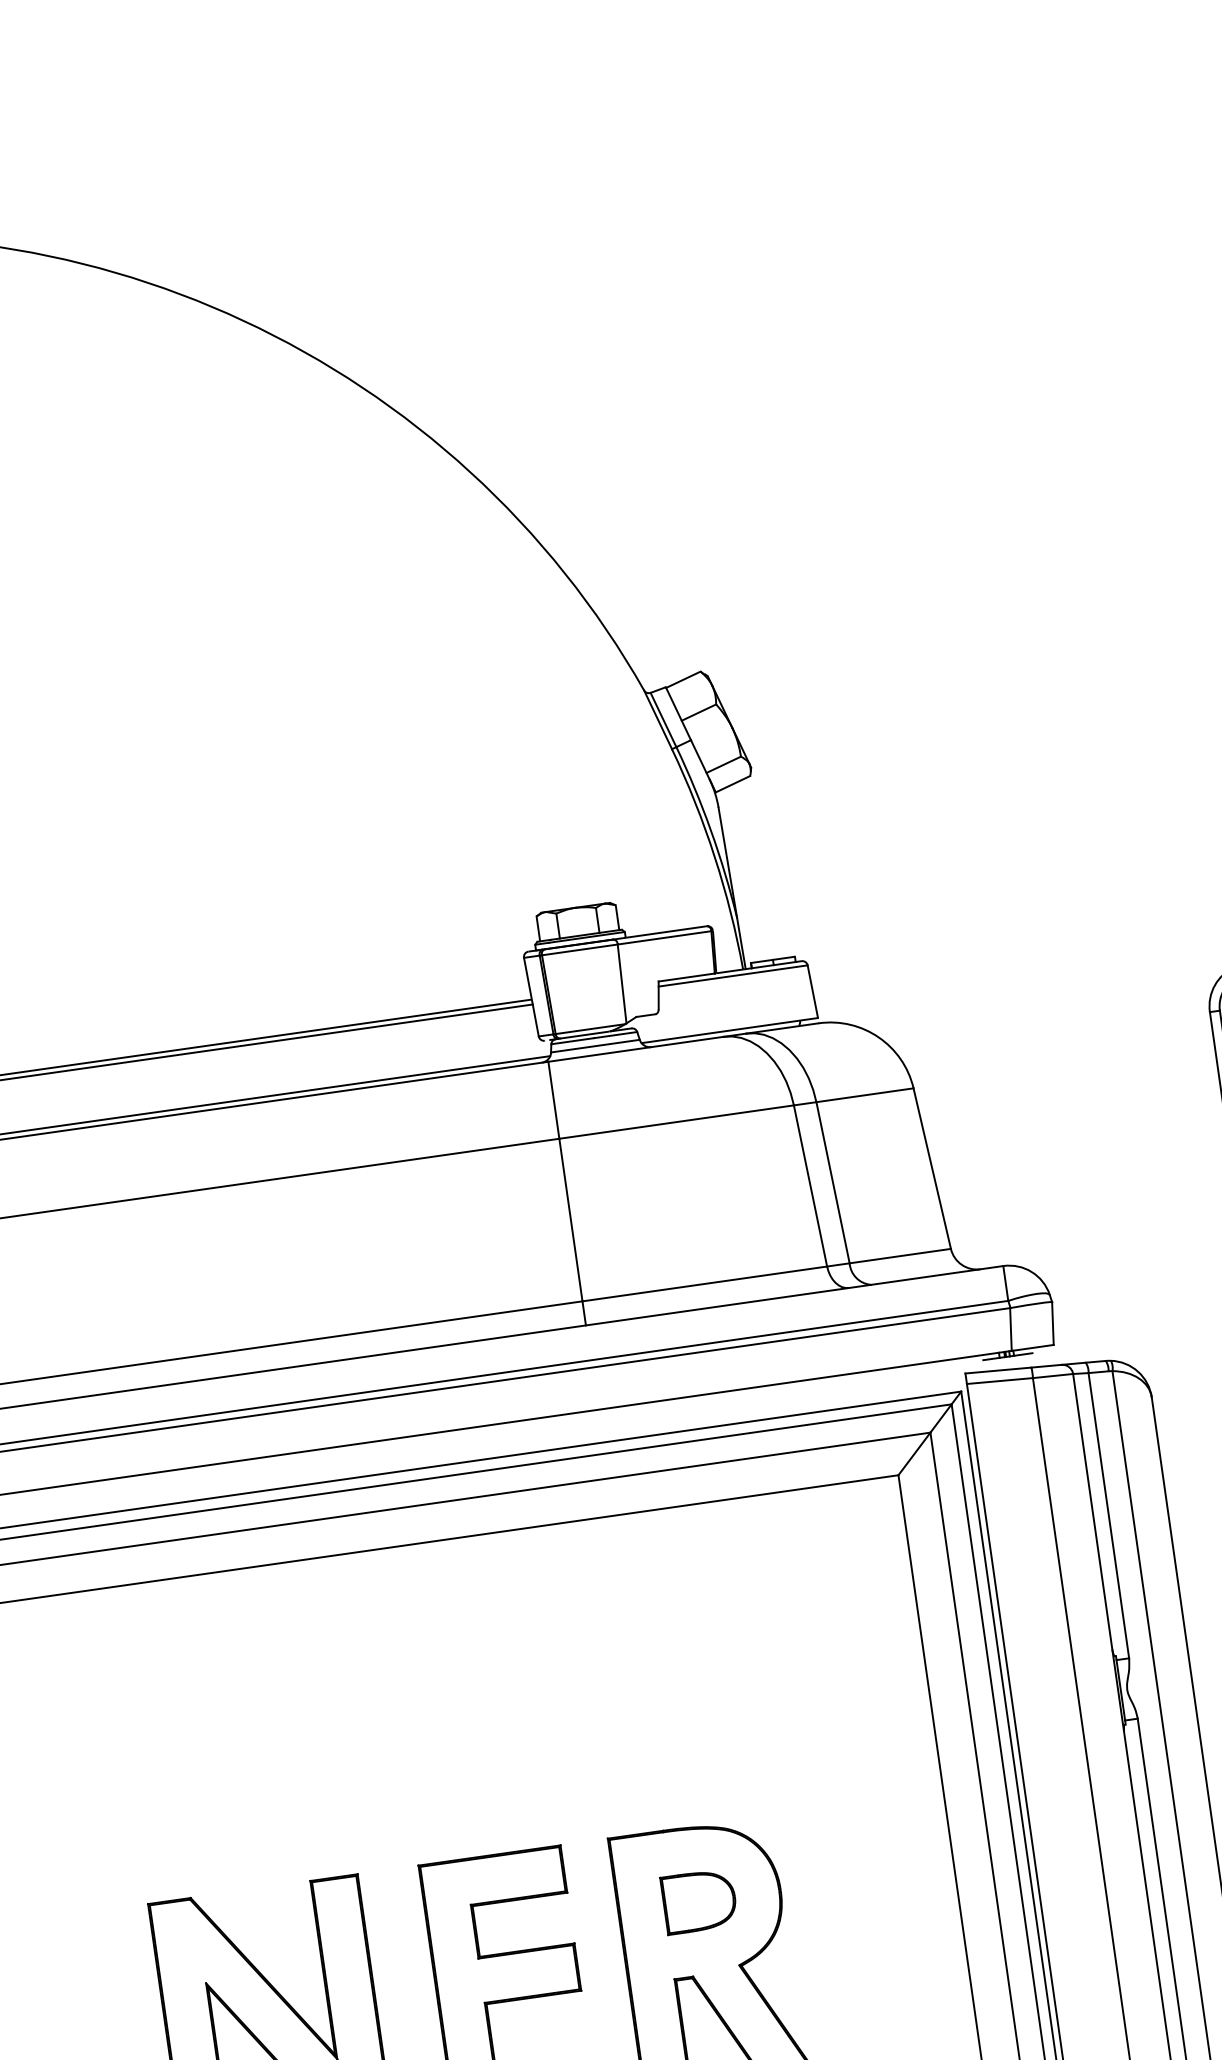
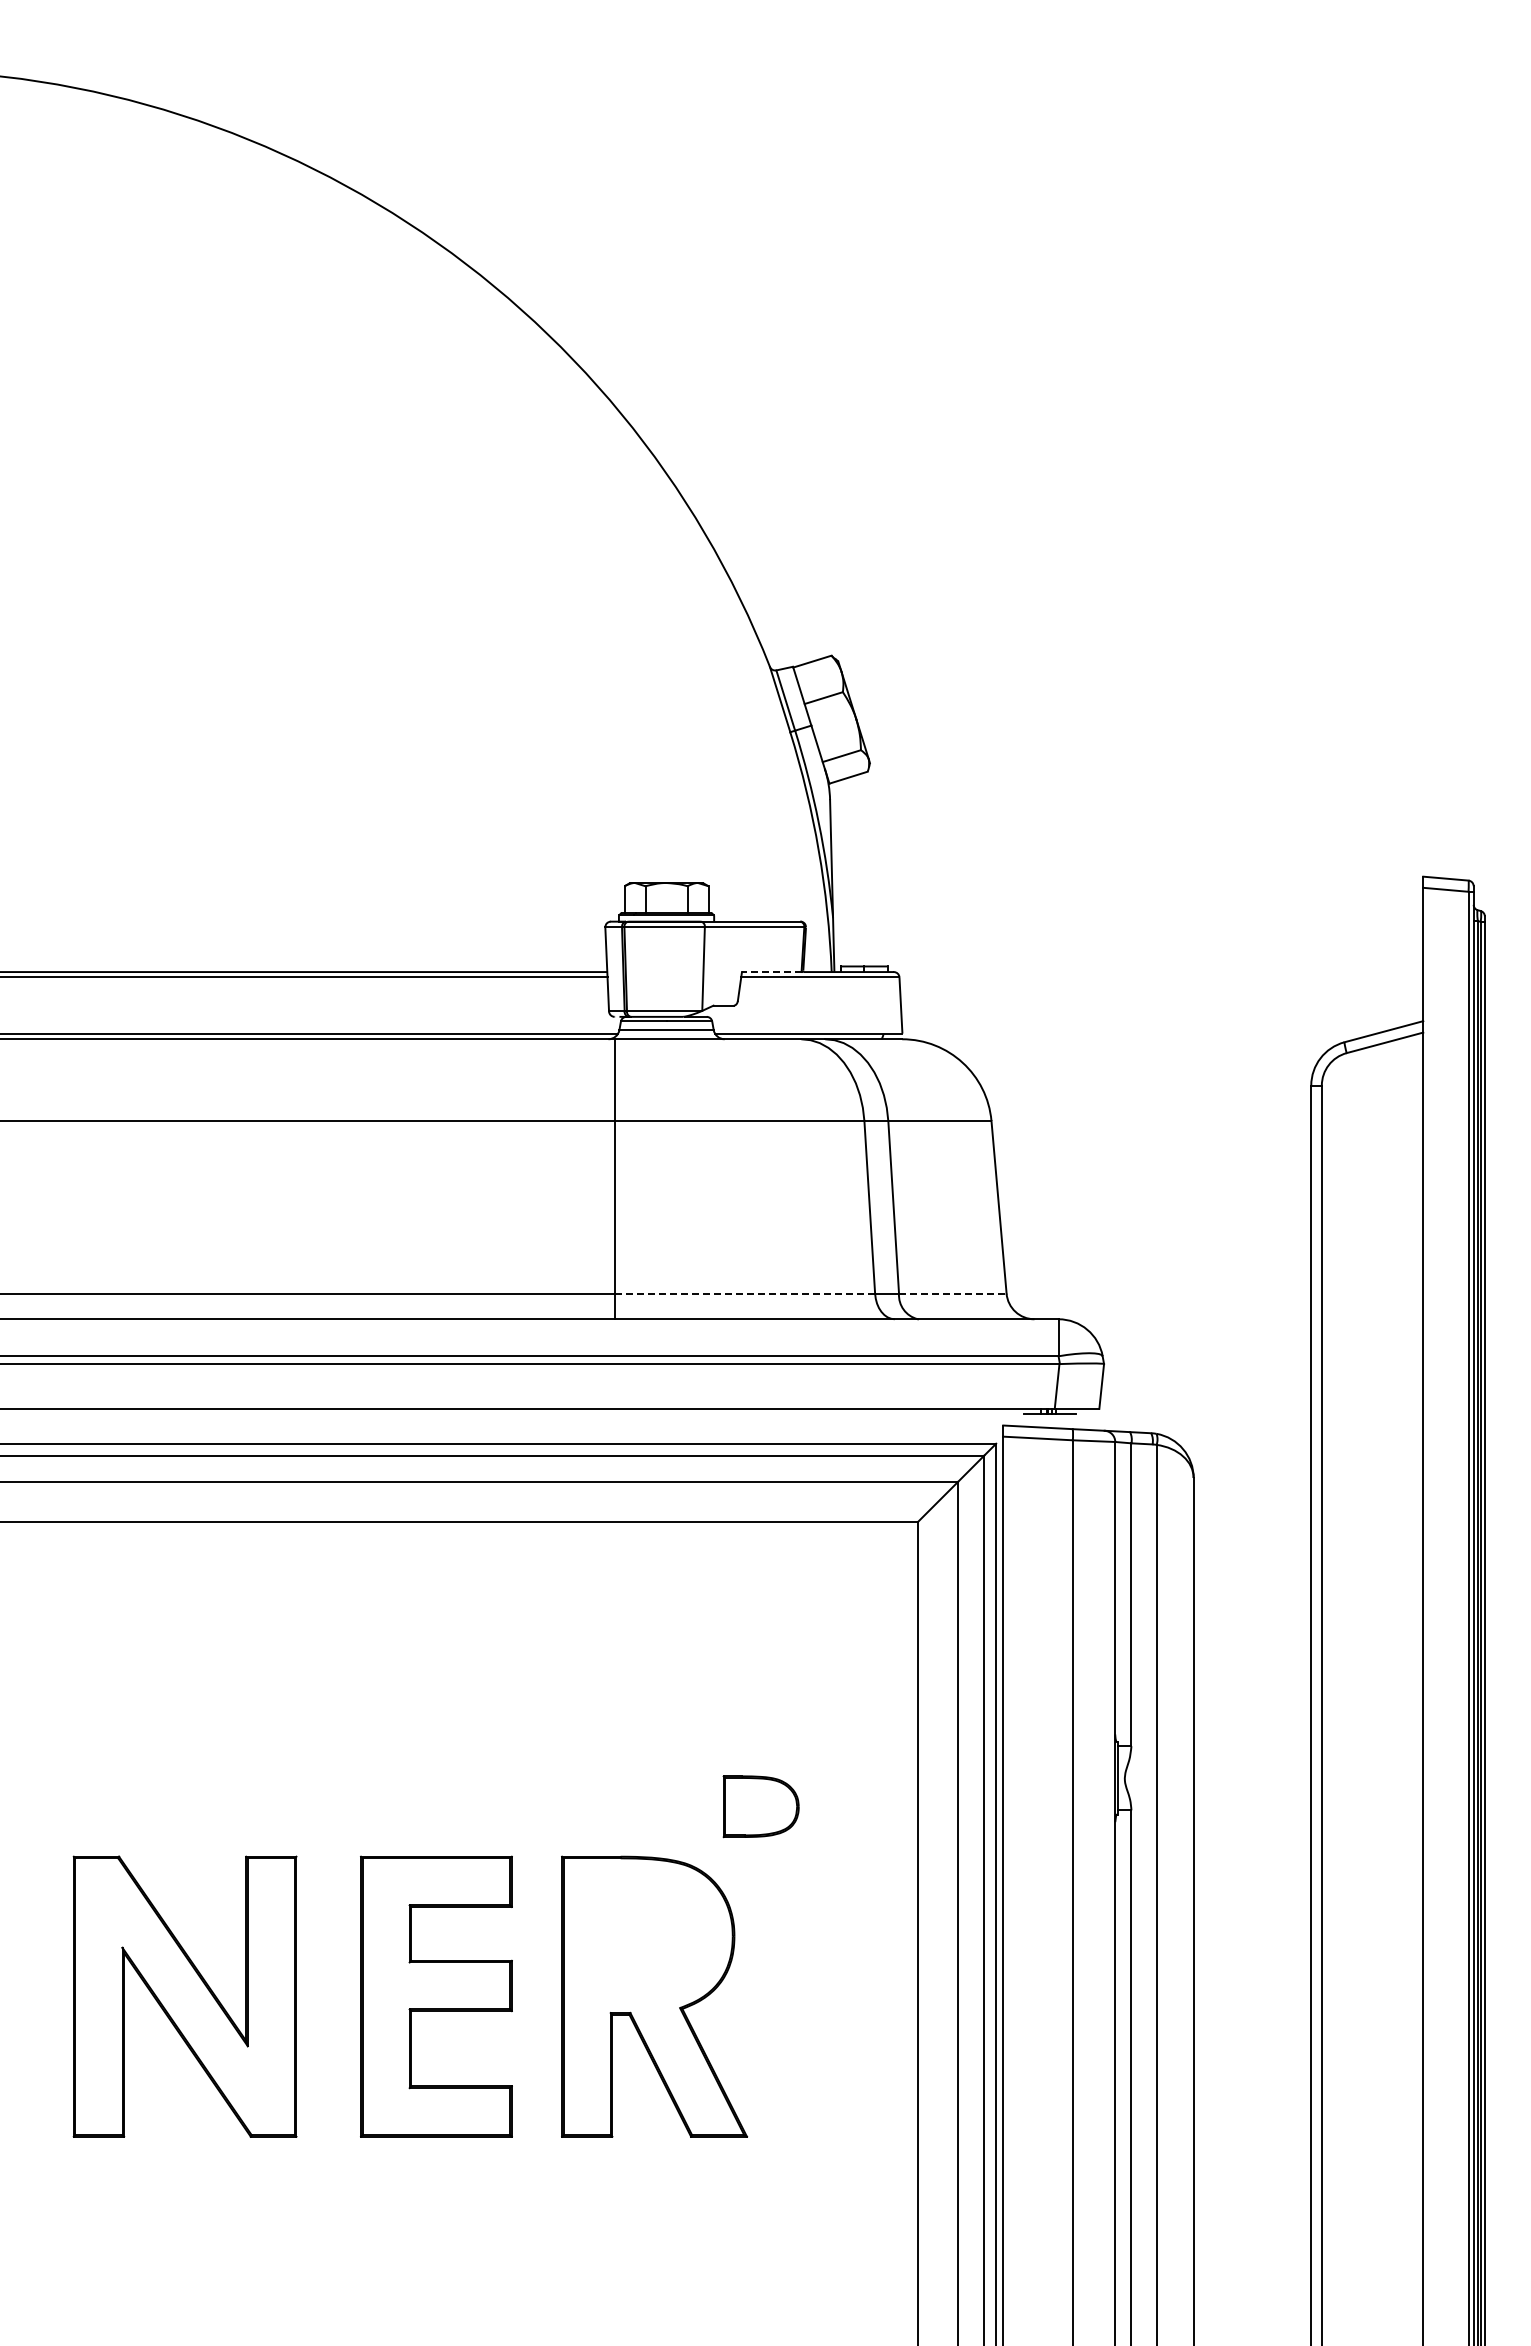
line: (686, 977) -> (771, 972), solid -> dashed
line: (899, 1255) -> (952, 1293), solid -> dashed
line: (705, 1283) -> (745, 1293), solid -> dashed
part: (698, 1901) -> (760, 1806), moved

